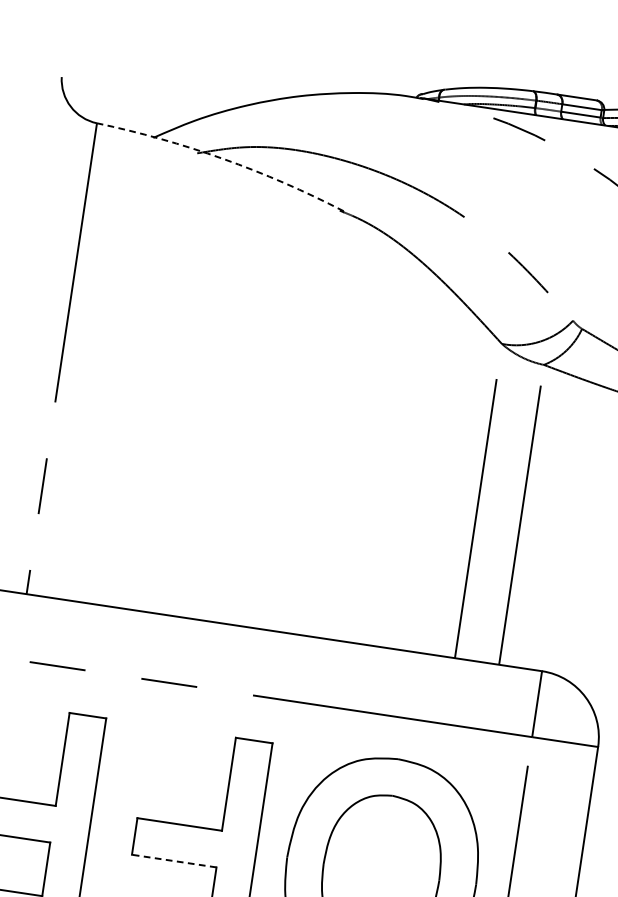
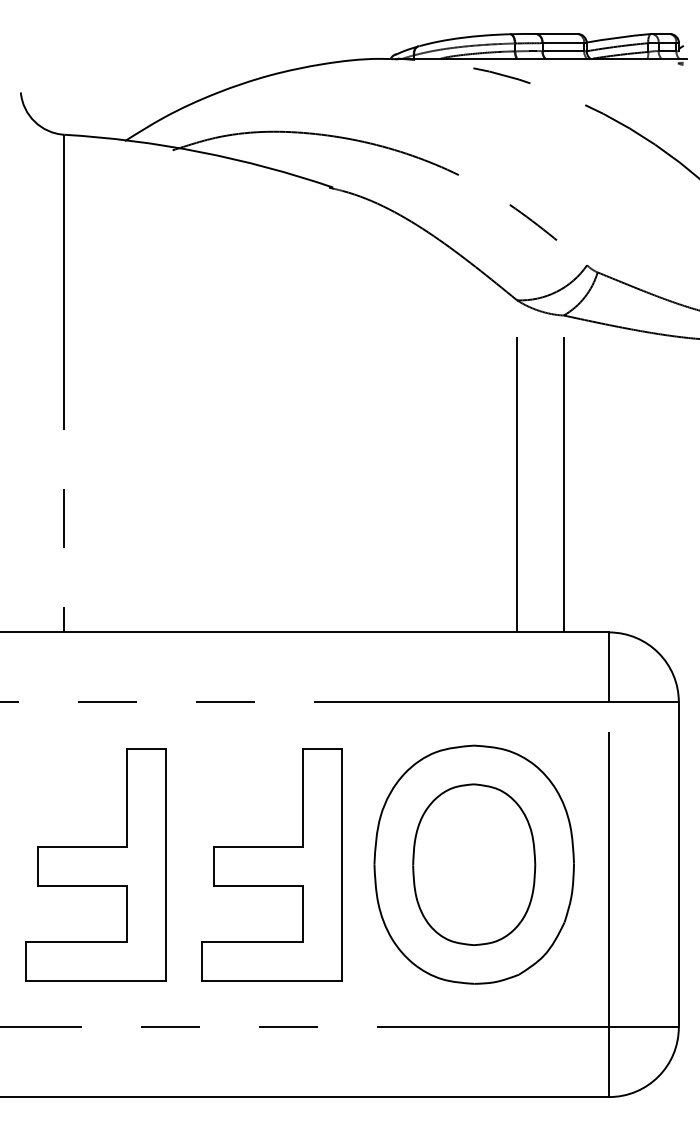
arc: (223, 159) -> (200, 152), dashed -> solid
line: (174, 861) -> (258, 885), dashed -> solid

